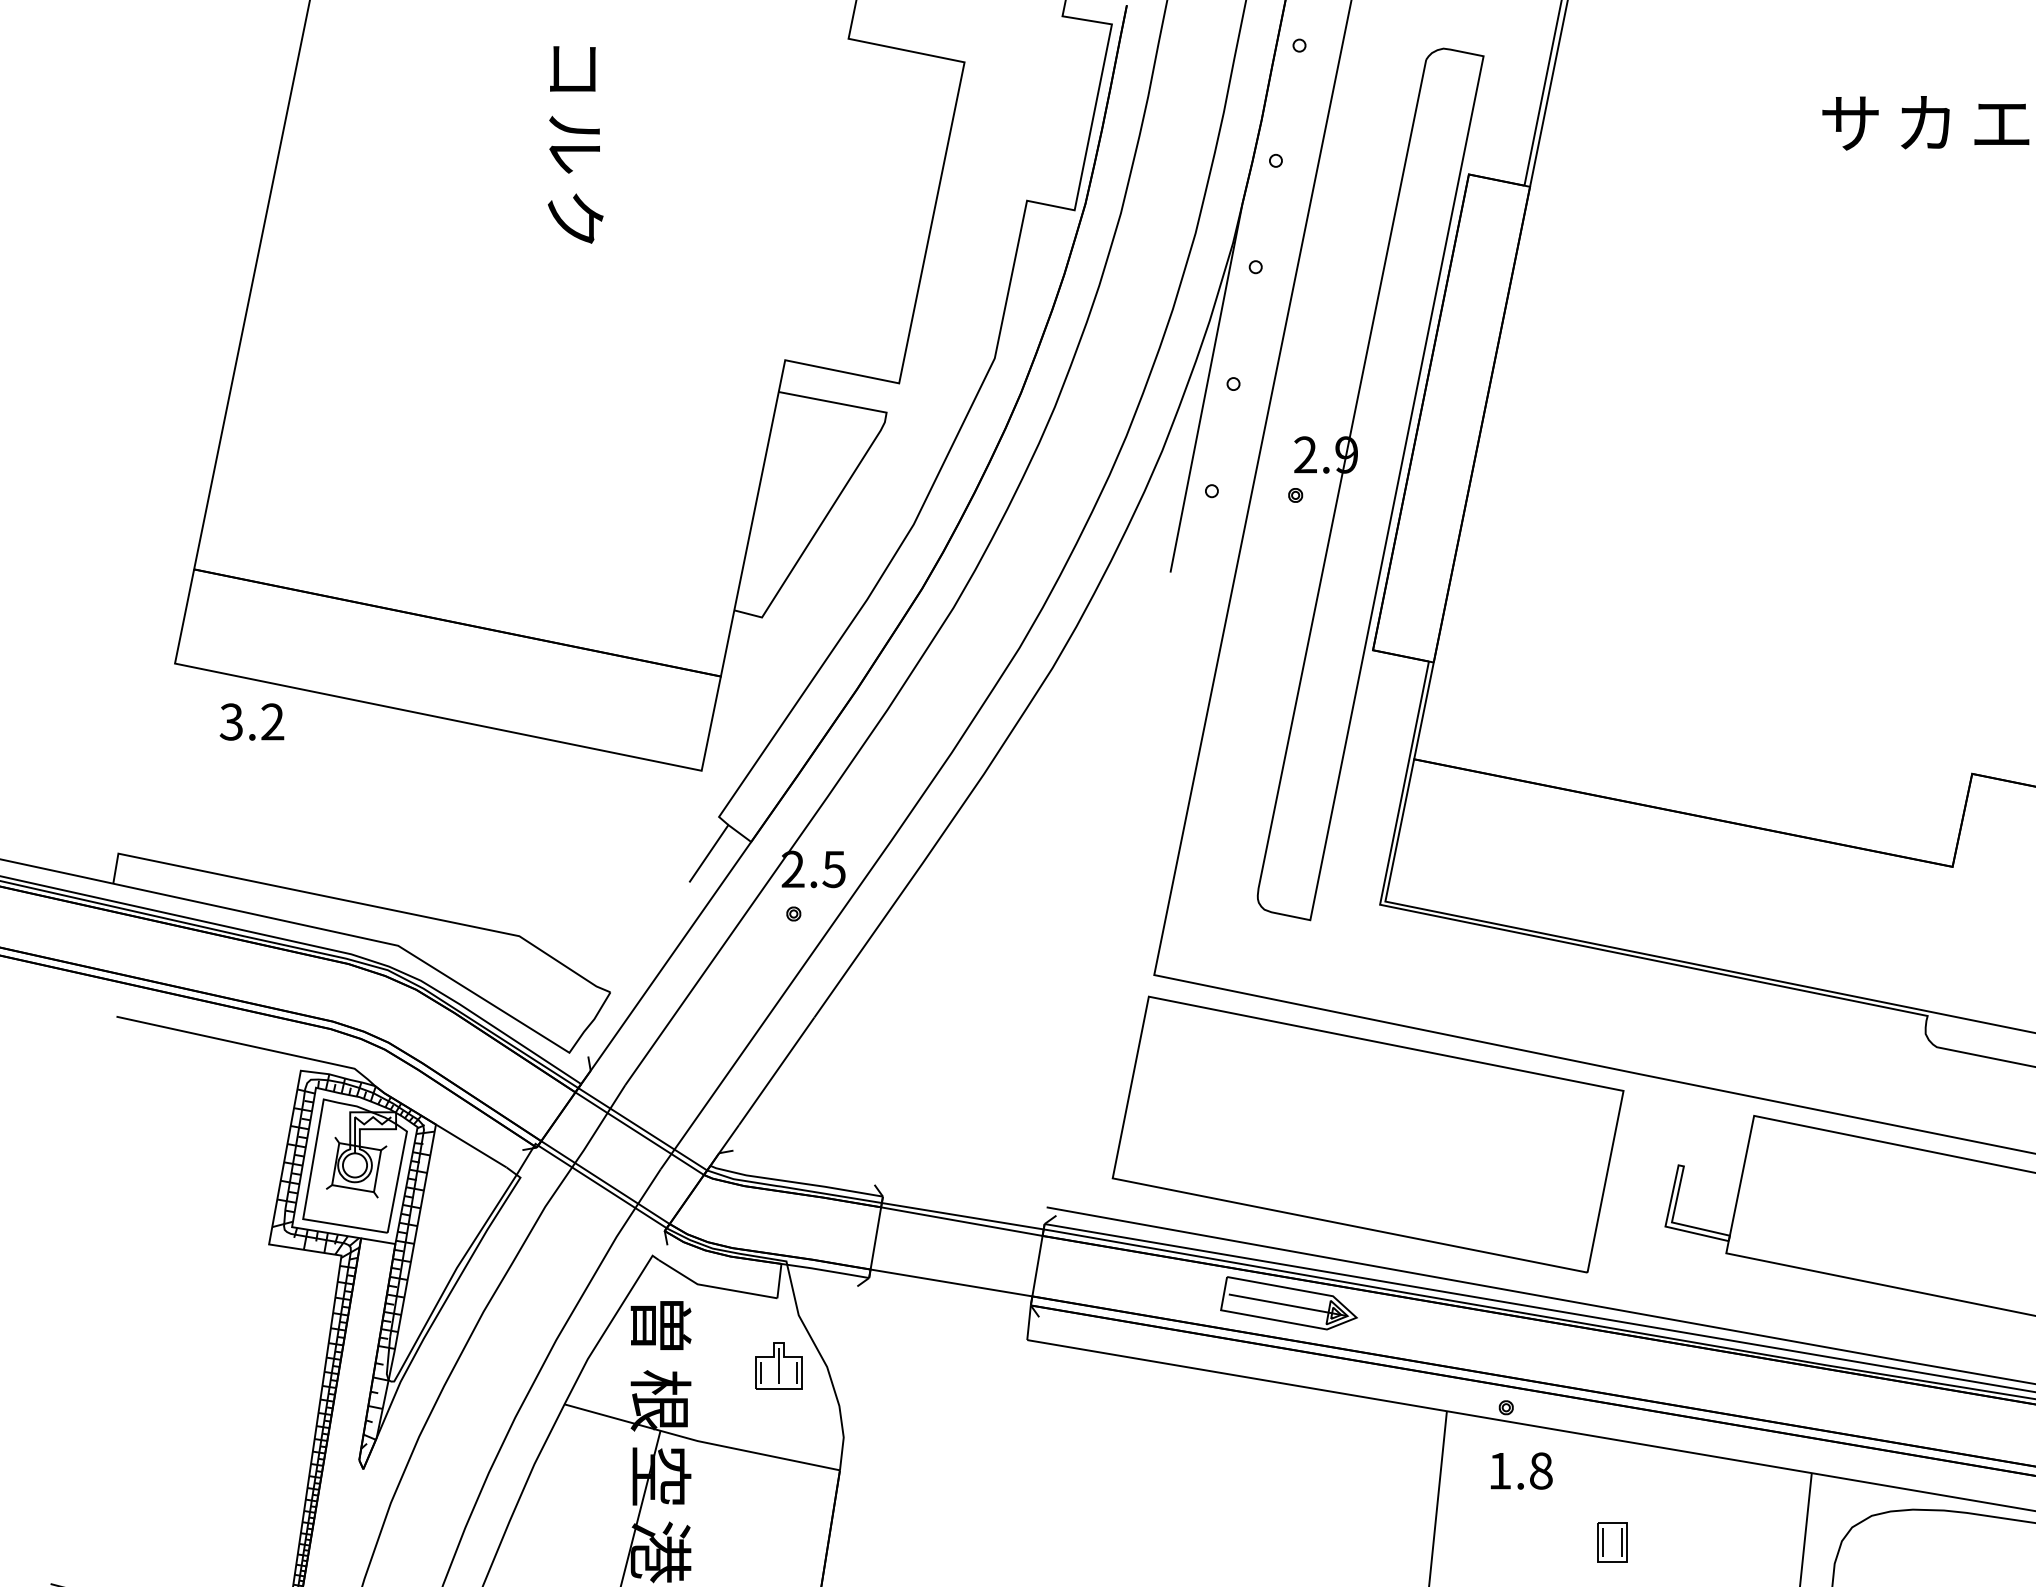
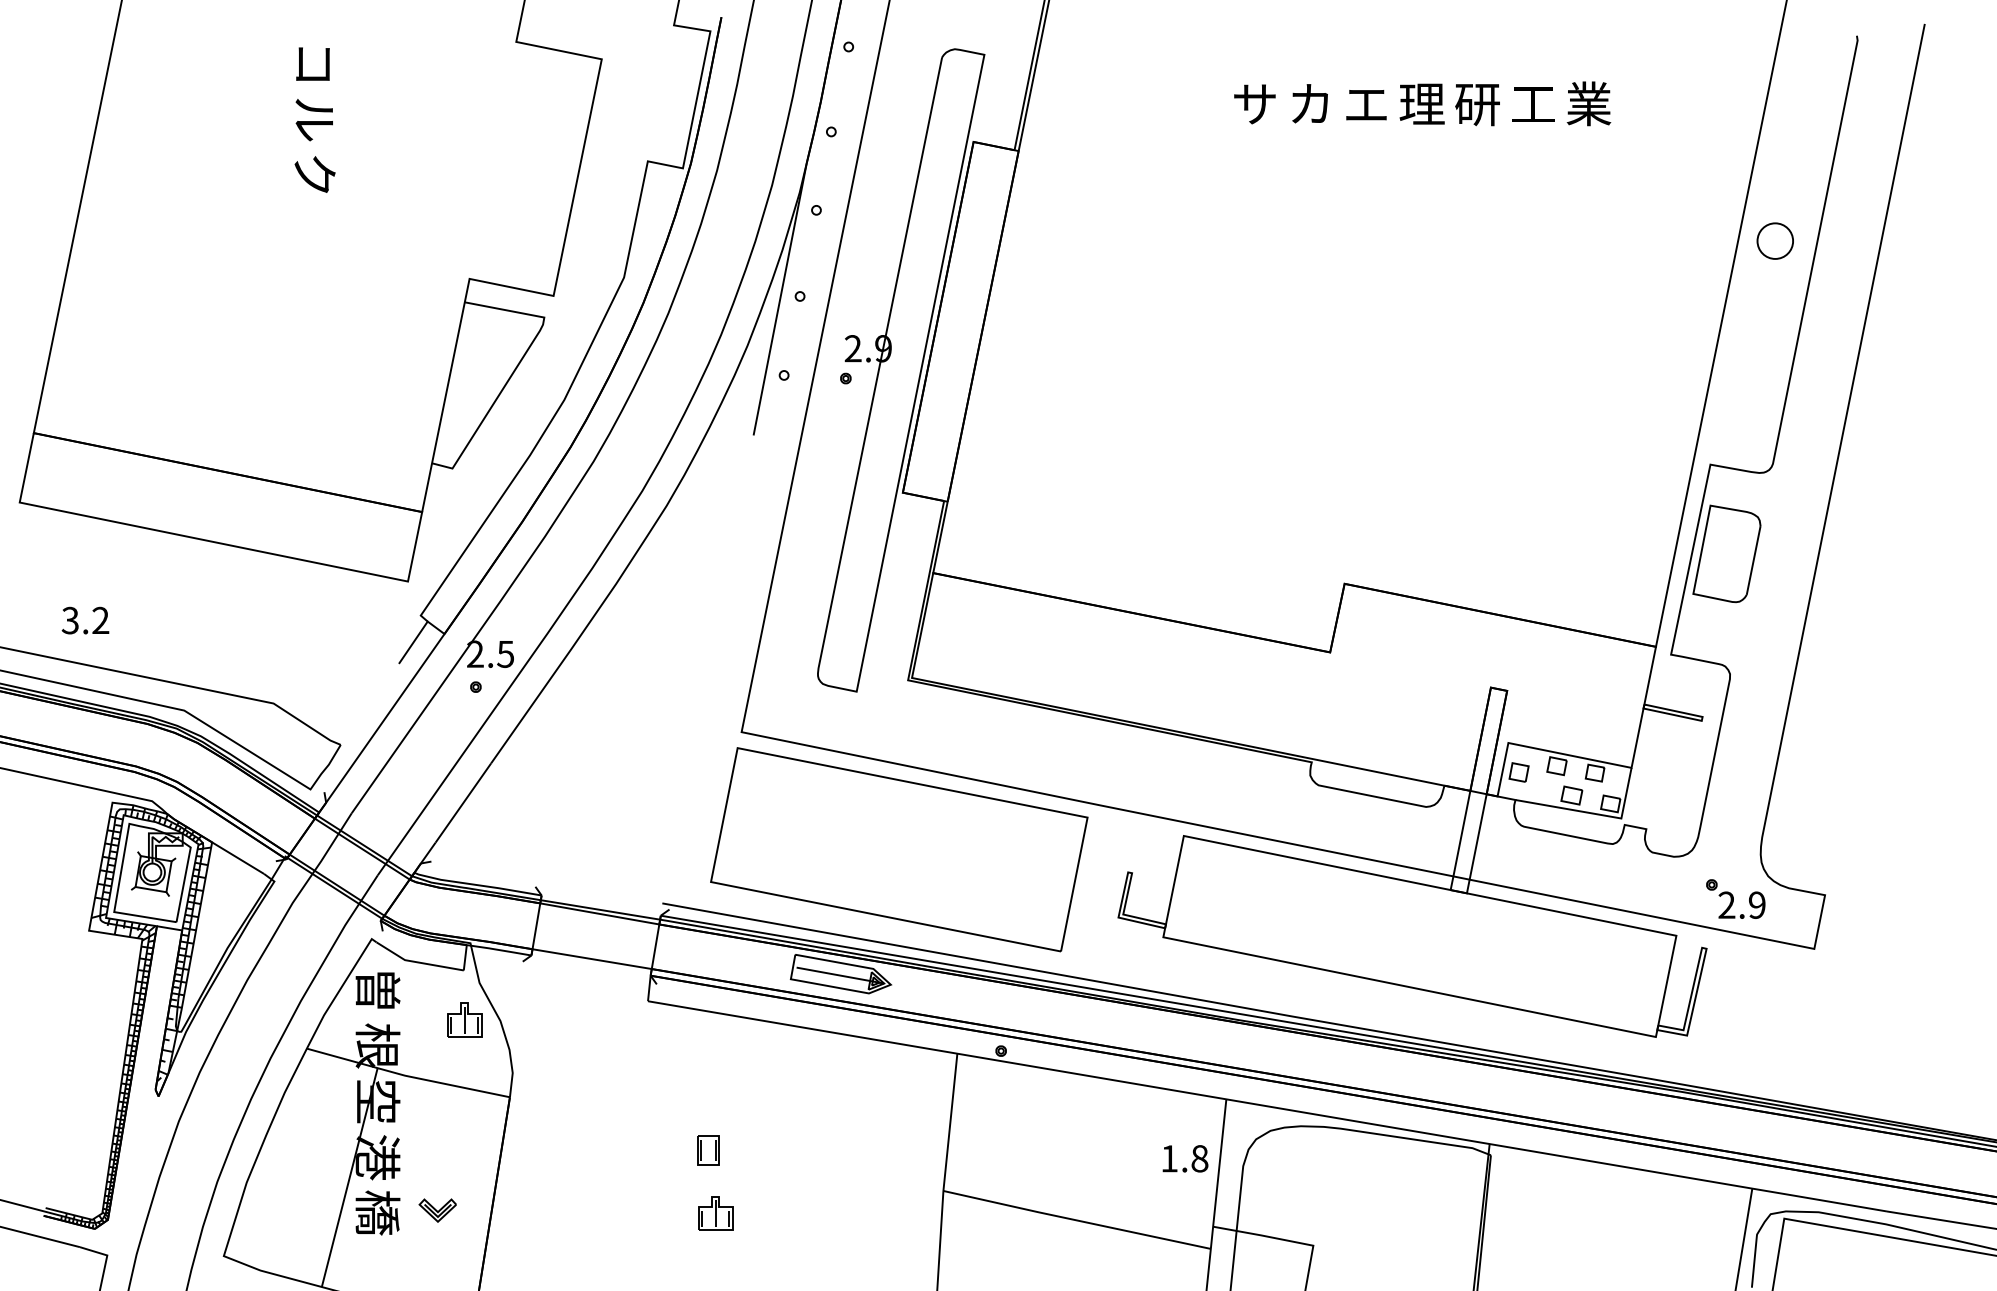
text: (251, 721) -> (85, 620), moved
text: (1521, 1470) -> (1185, 1158), moved
part: (1612, 1542) -> (708, 1150), moved

